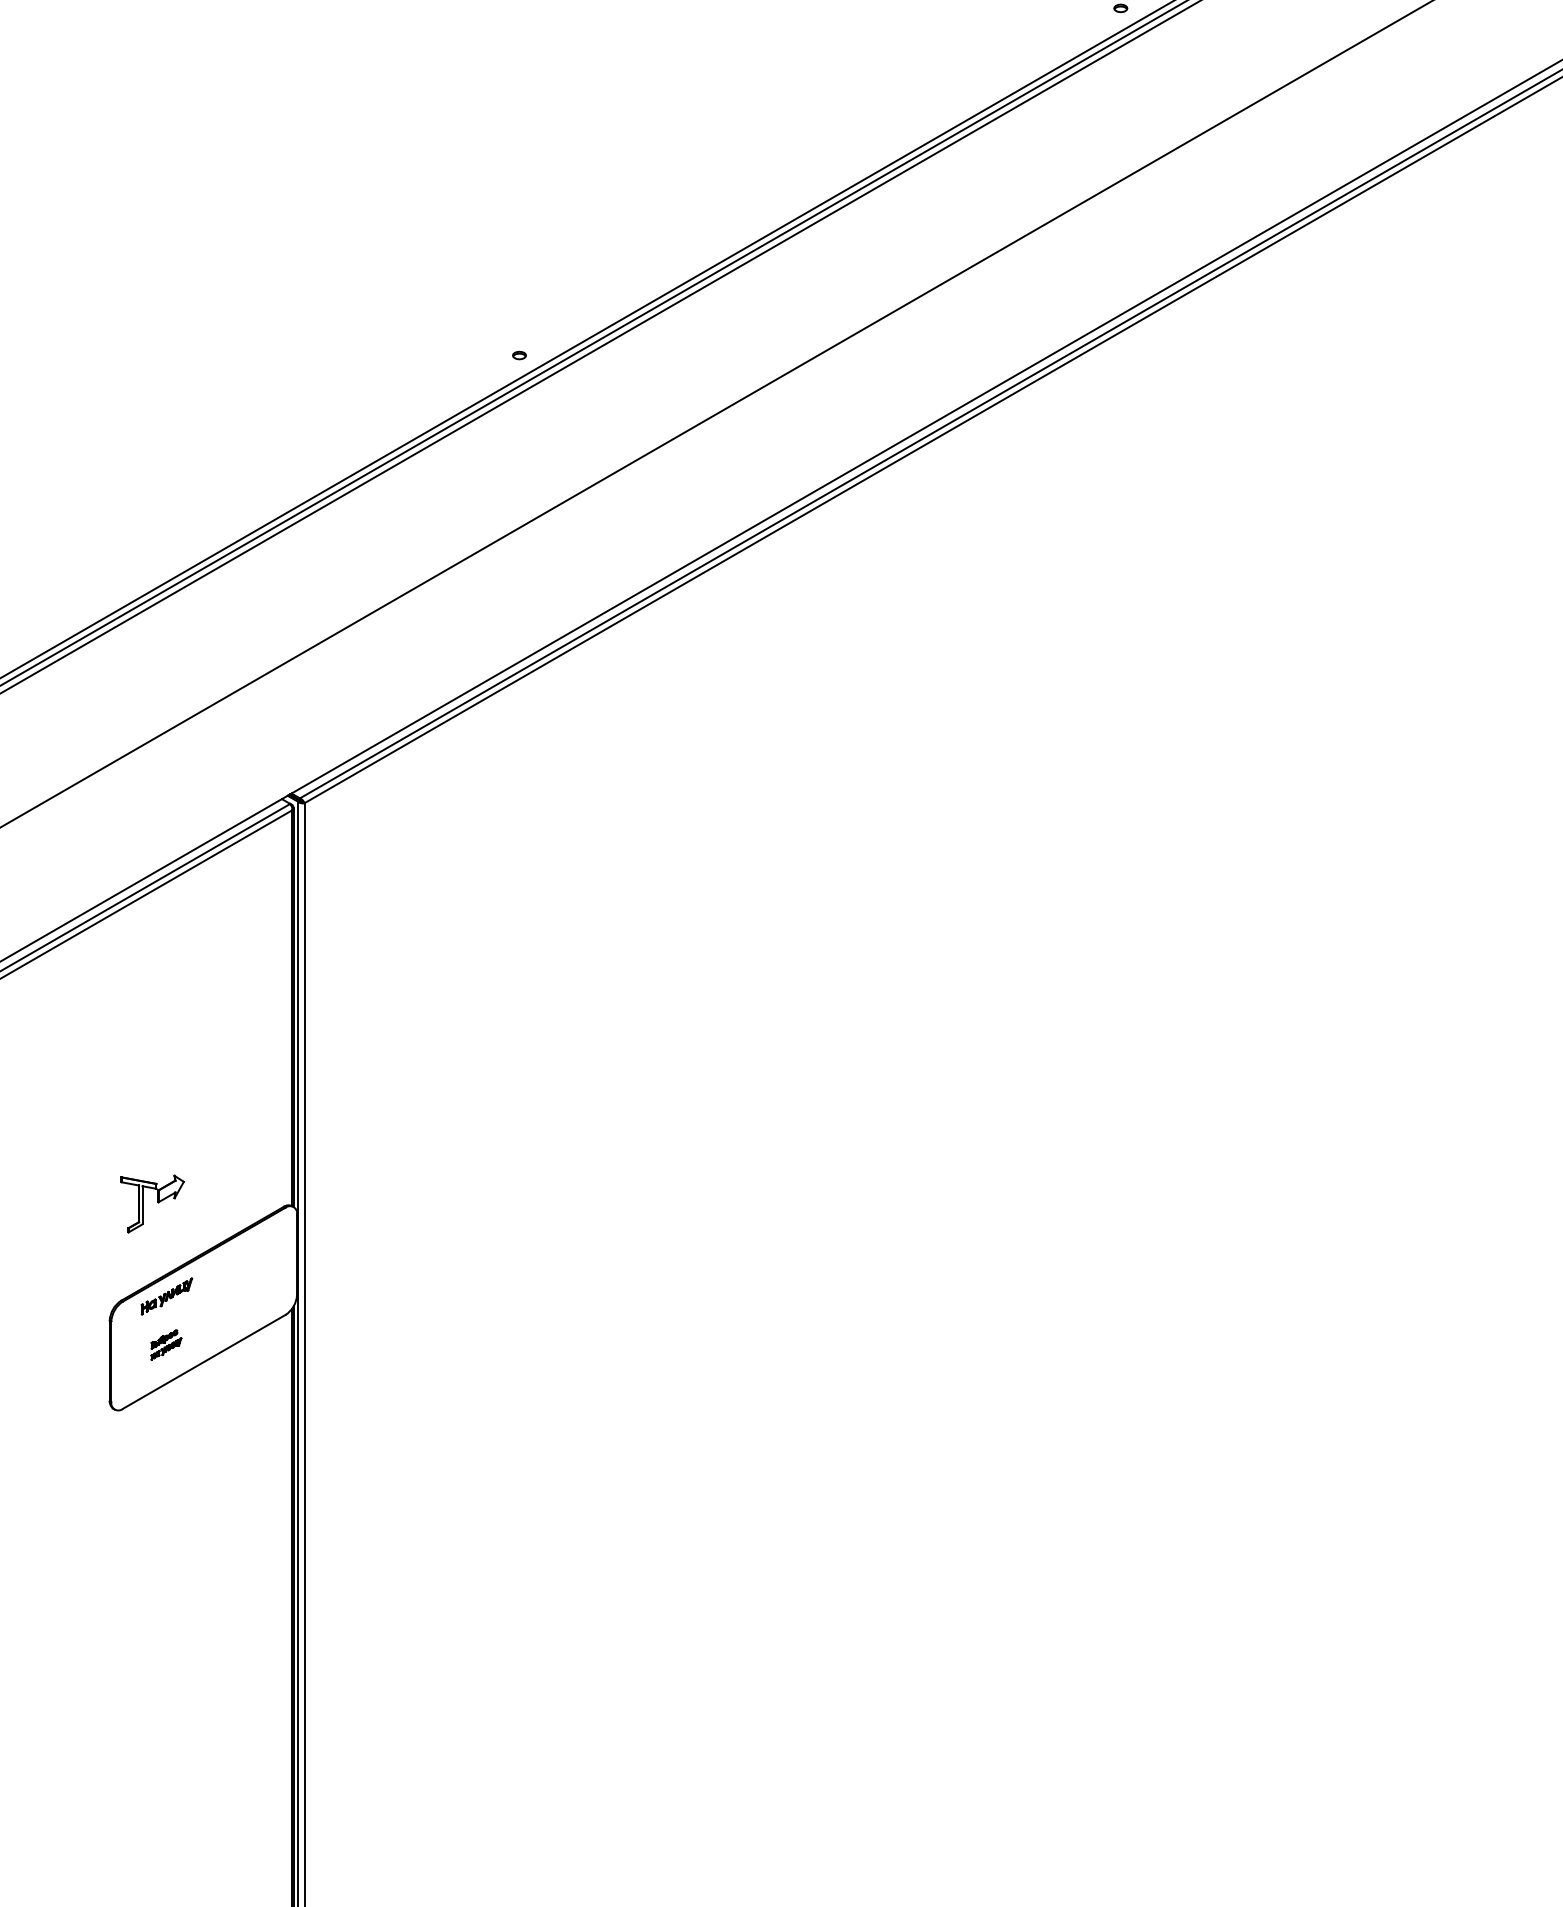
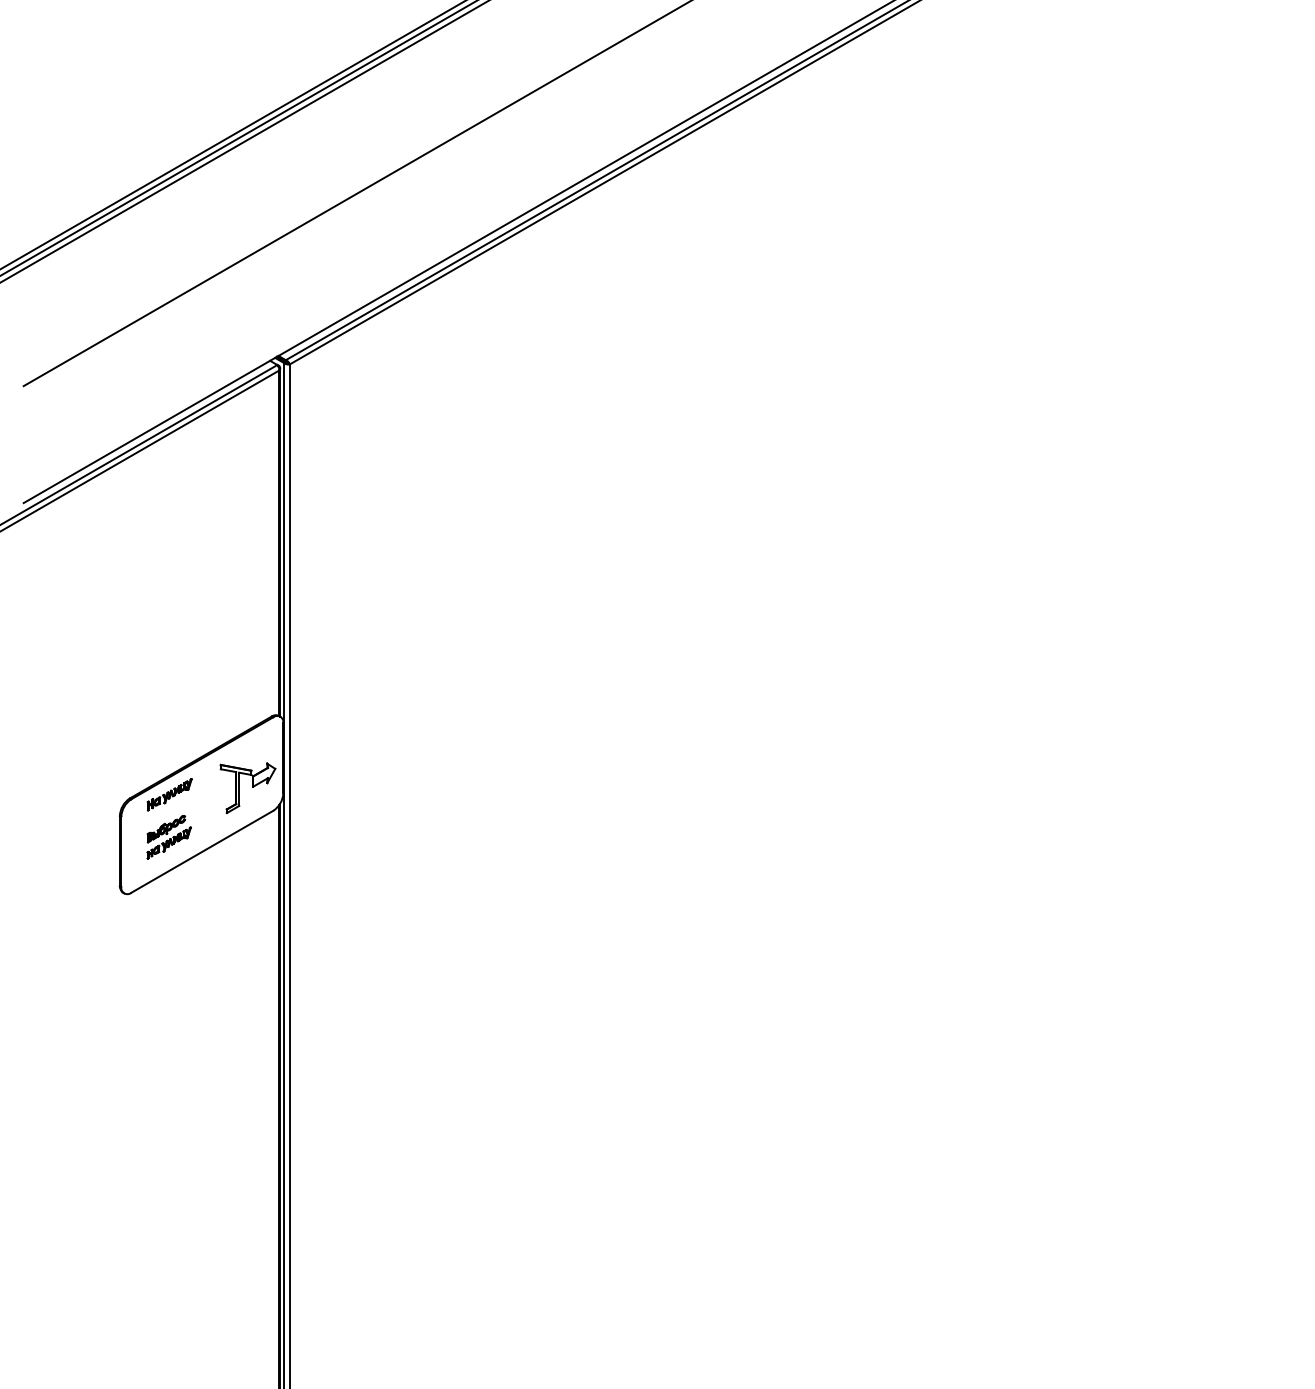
part: (152, 1203) -> (247, 787), moved
part: (166, 1344) -> (169, 836), size x1.67

